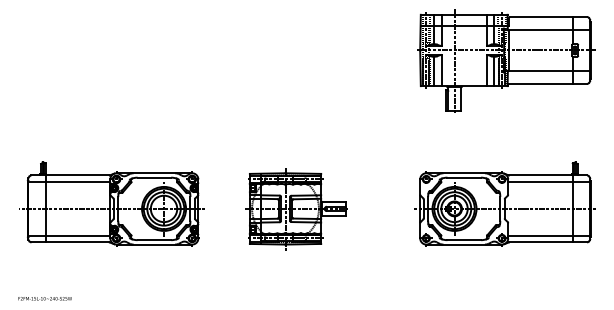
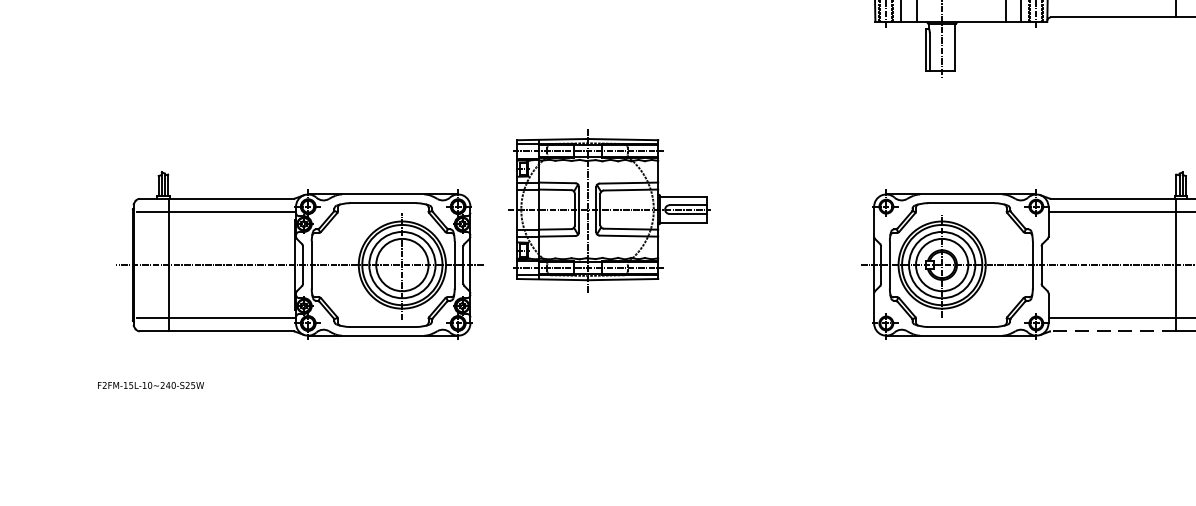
part: (111, 203) -> (298, 254), moved
part: (296, 209) -> (609, 210), moved
line: (540, 242) -> (1112, 331), solid -> dashed
text: (44, 298) -> (149, 385), moved

